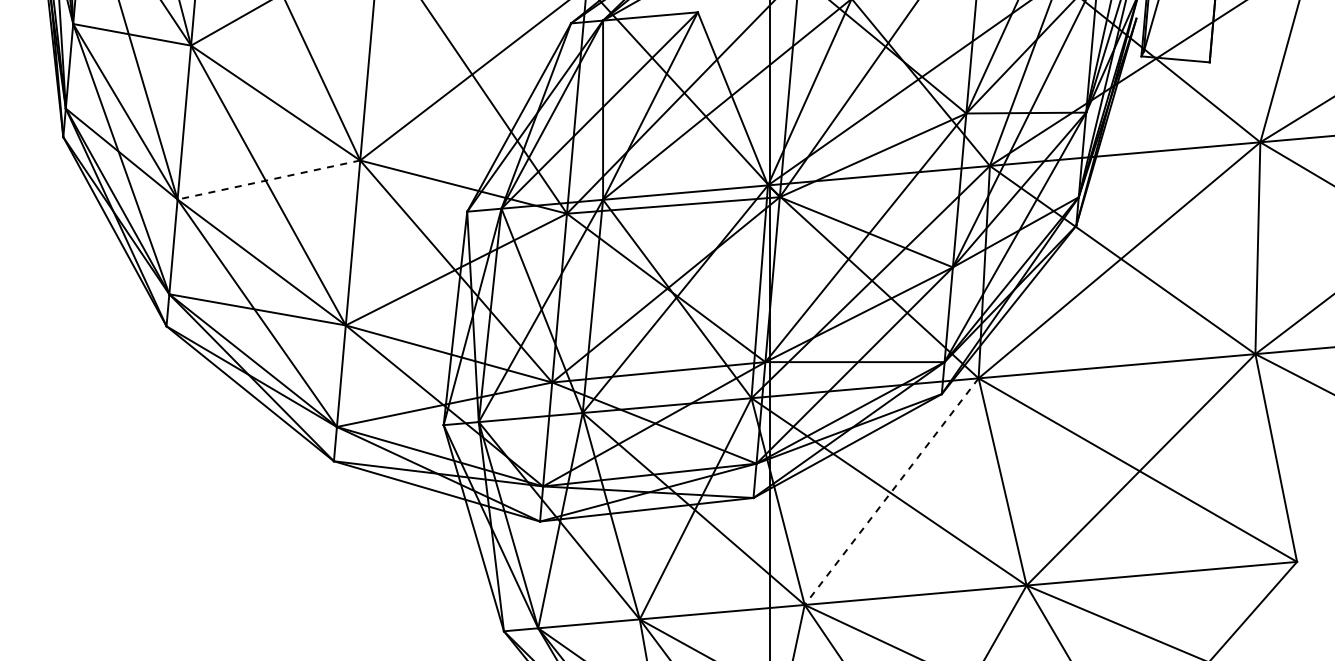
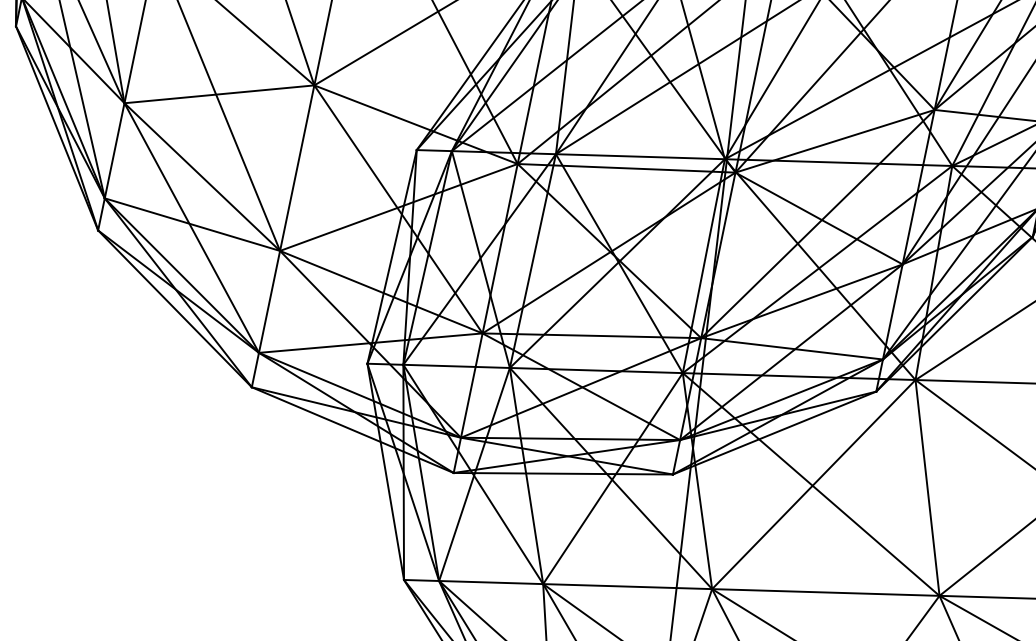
line: (268, 180) -> (218, 94), dashed -> solid
line: (891, 491) -> (813, 484), dashed -> solid

